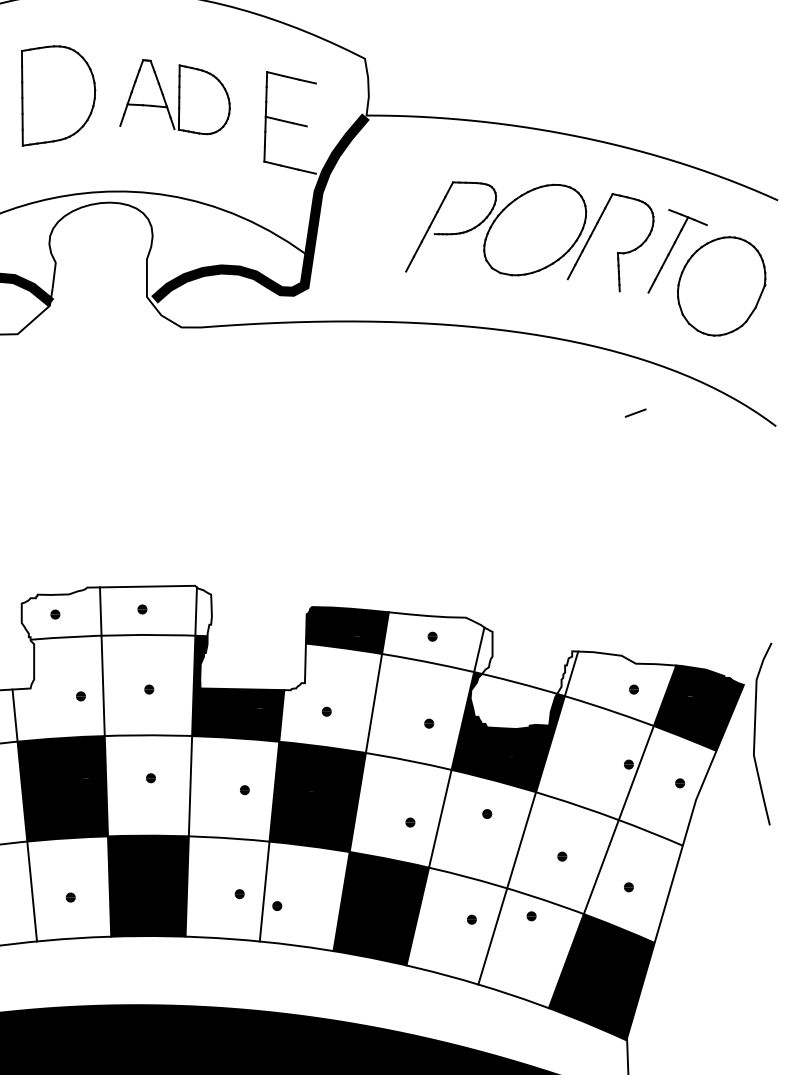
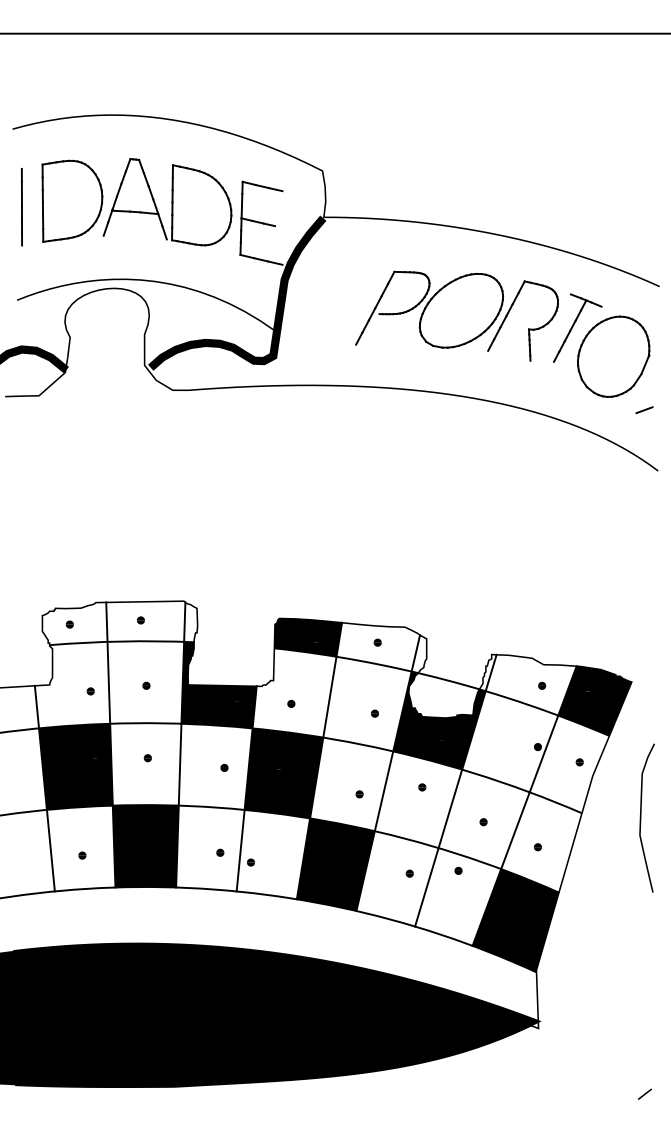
part: (175, 97) -> (167, 202), size x1.43
line: (635, 413) -> (644, 410), moved
curve: (755, 733) -> (641, 817), moved

